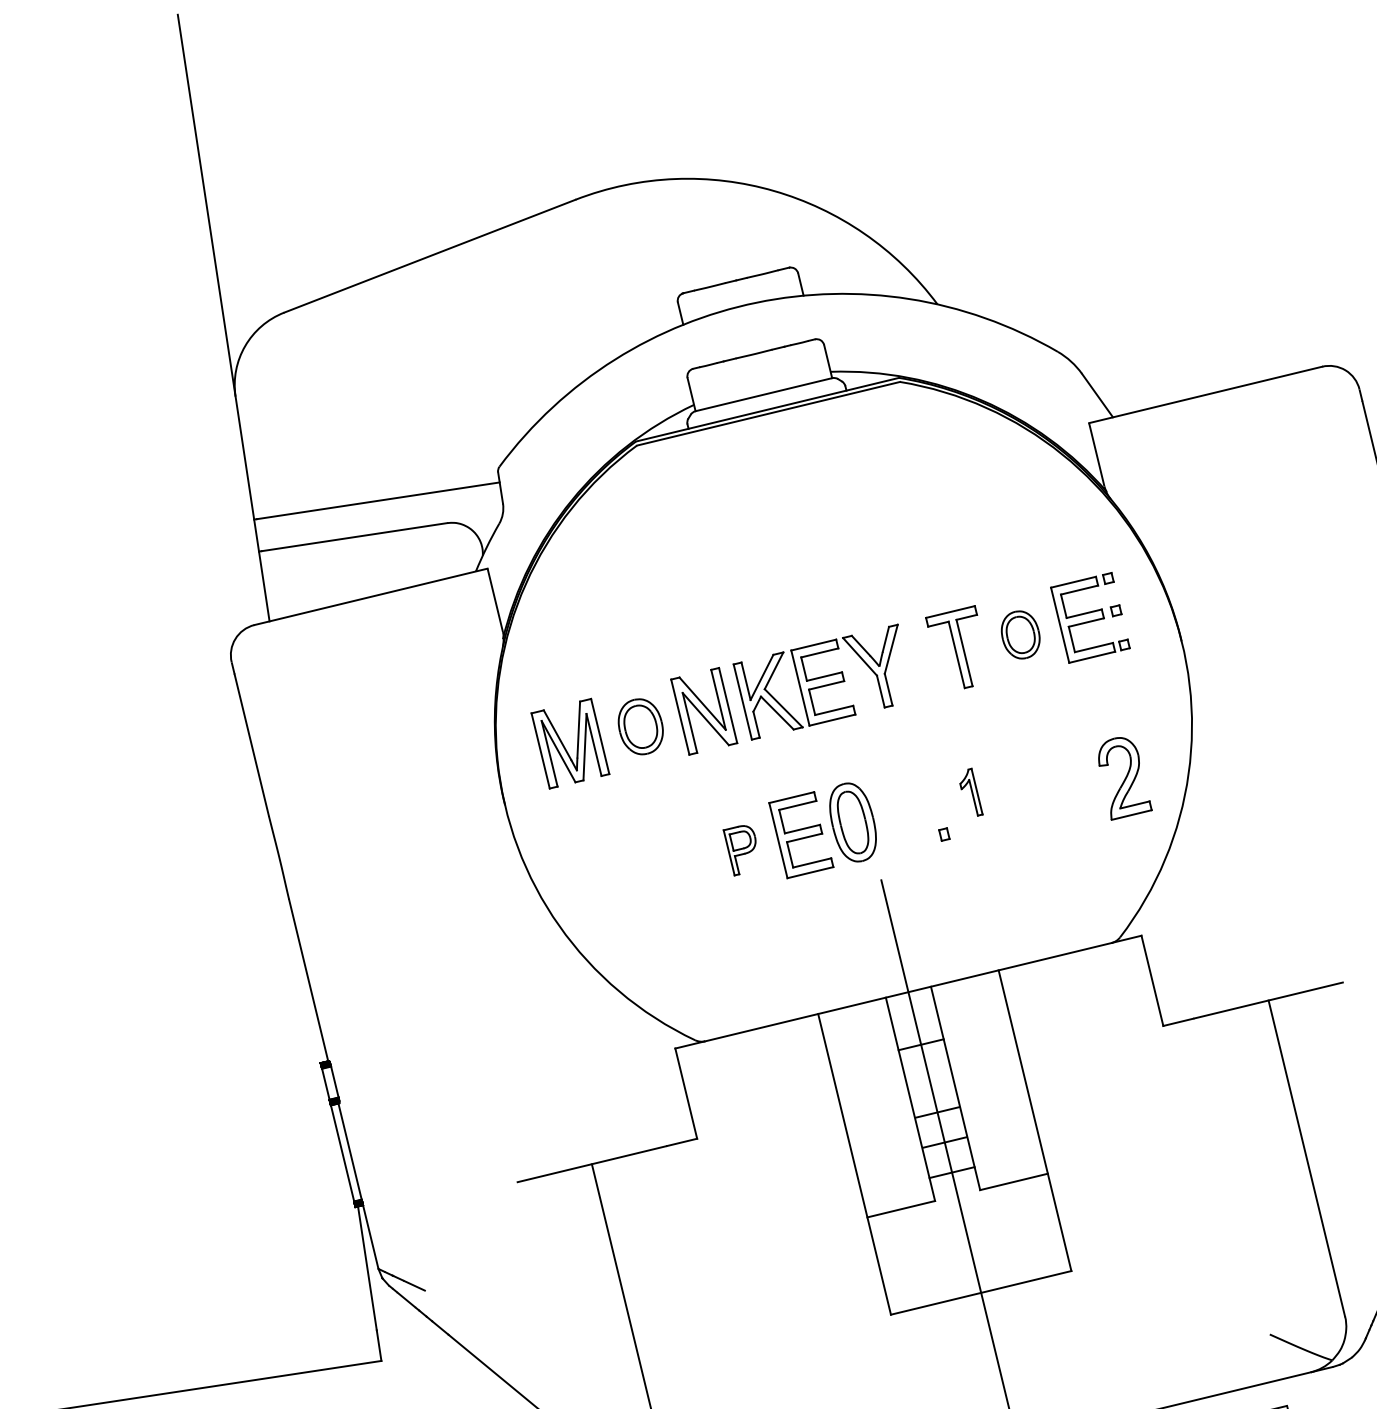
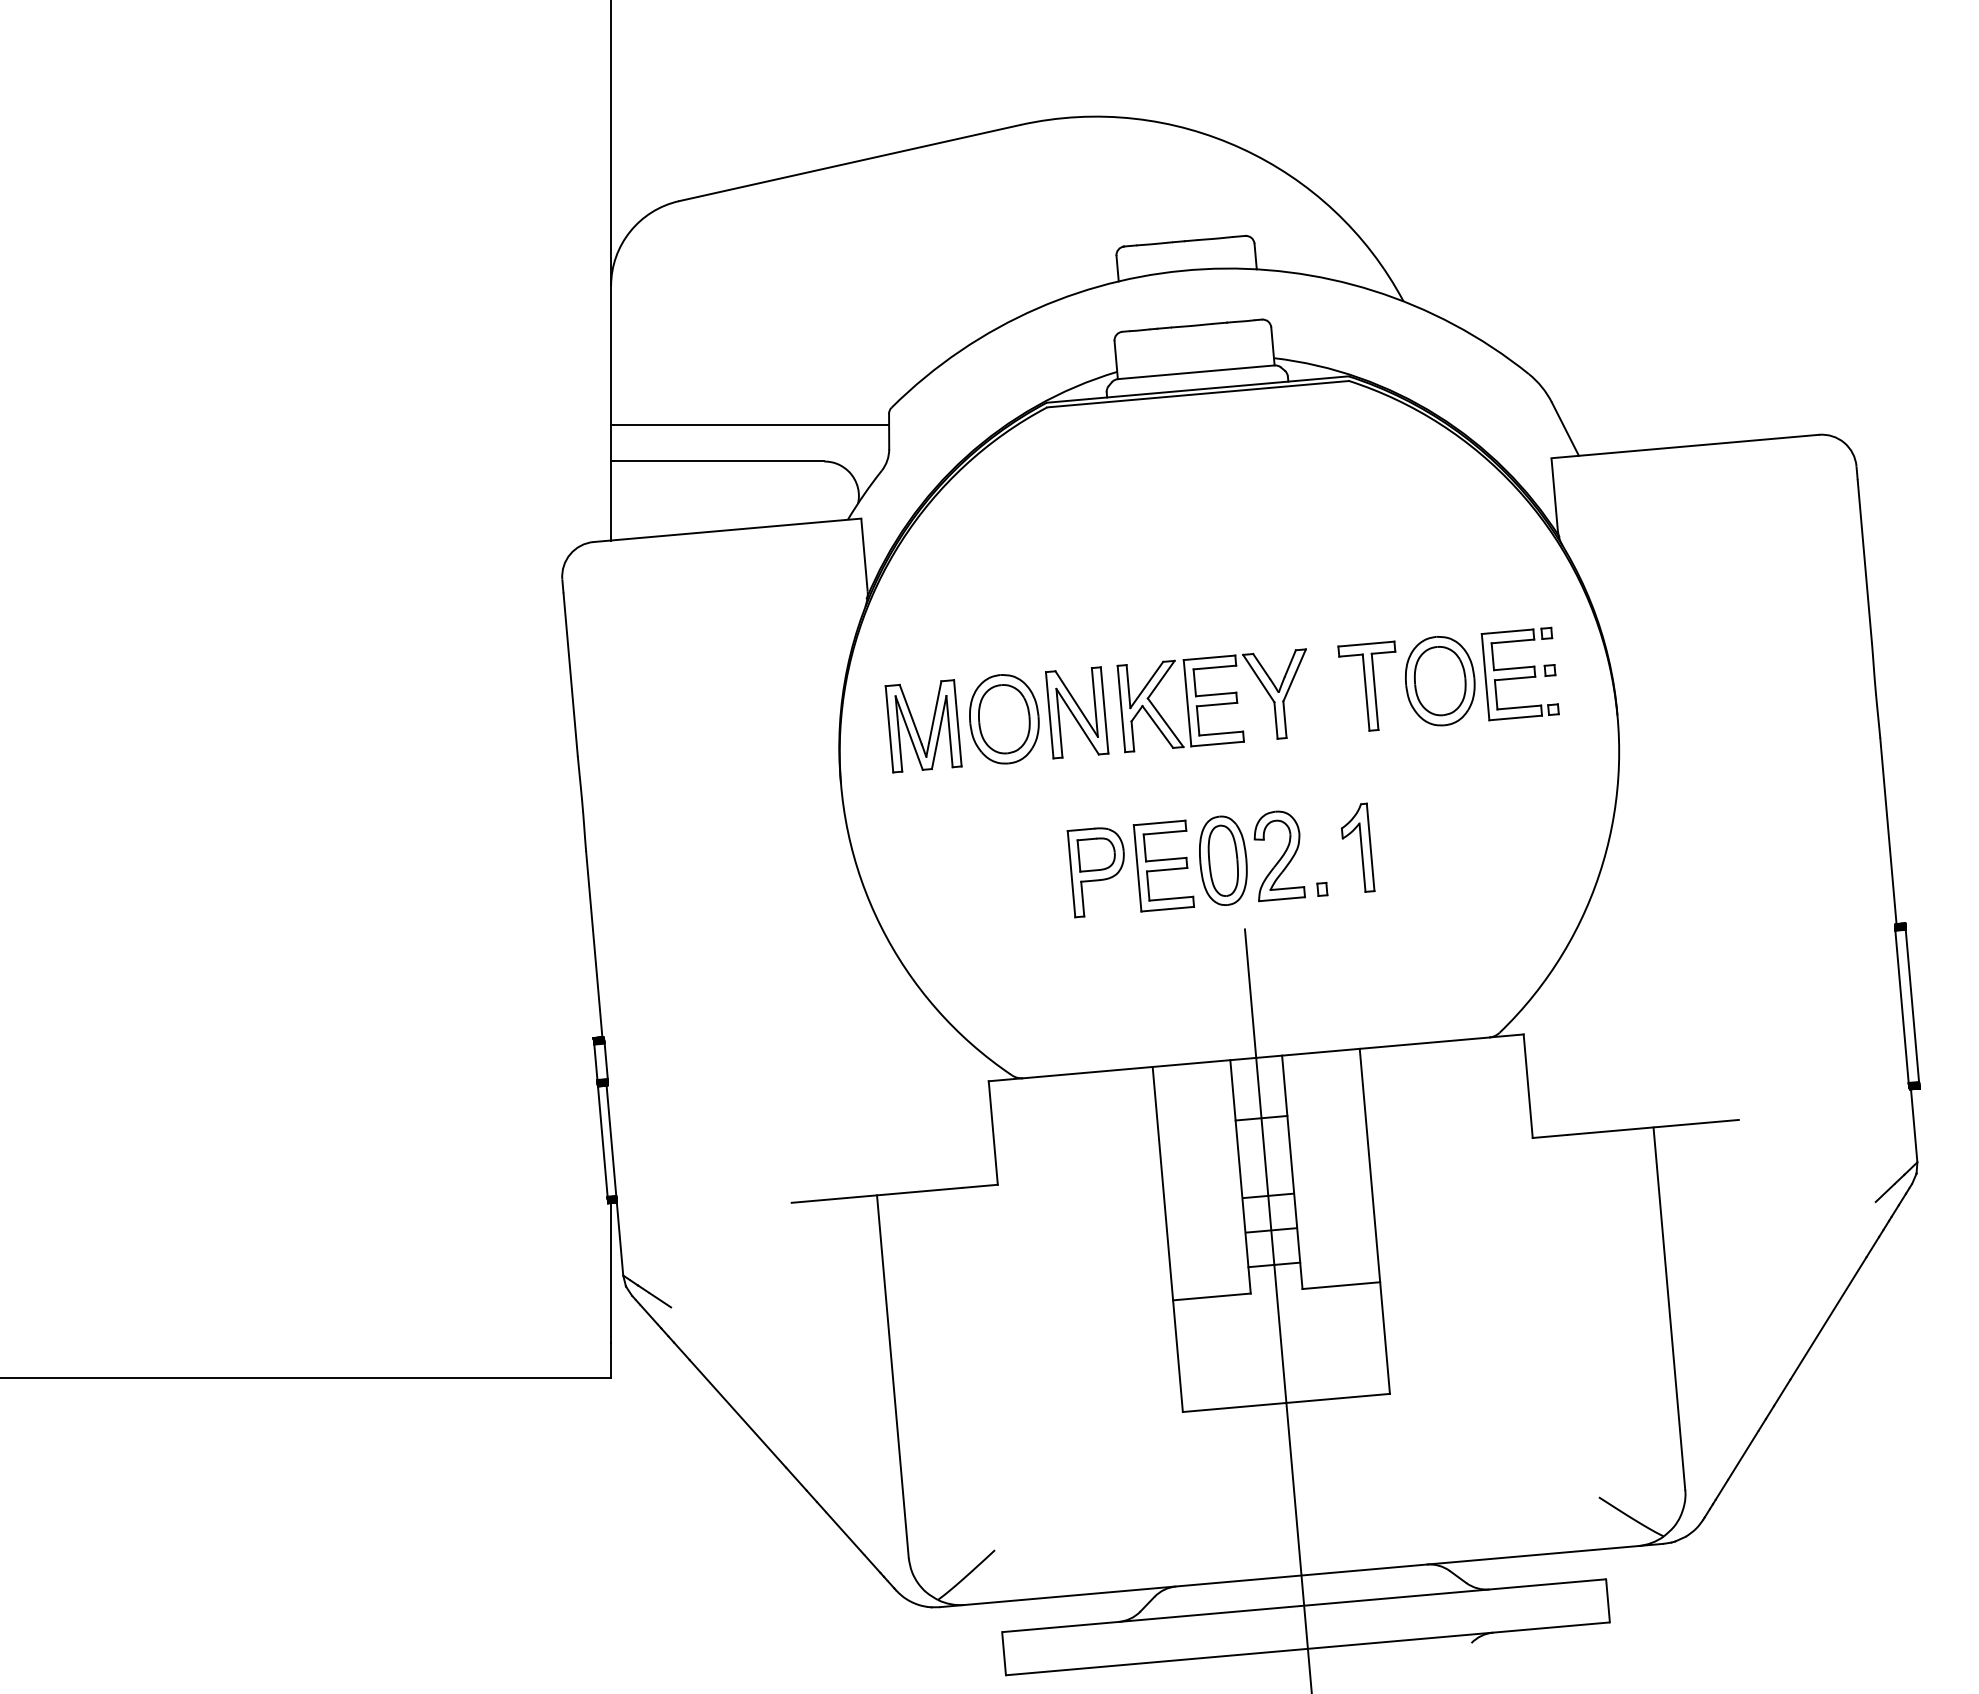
part: (1020, 635) -> (1440, 681), size x1.67
part: (640, 726) -> (1004, 719), size x1.43
part: (1123, 777) -> (1279, 856), moved
part: (970, 792) -> (1358, 847), size x1.67
part: (741, 849) -> (1095, 872), size x1.67

